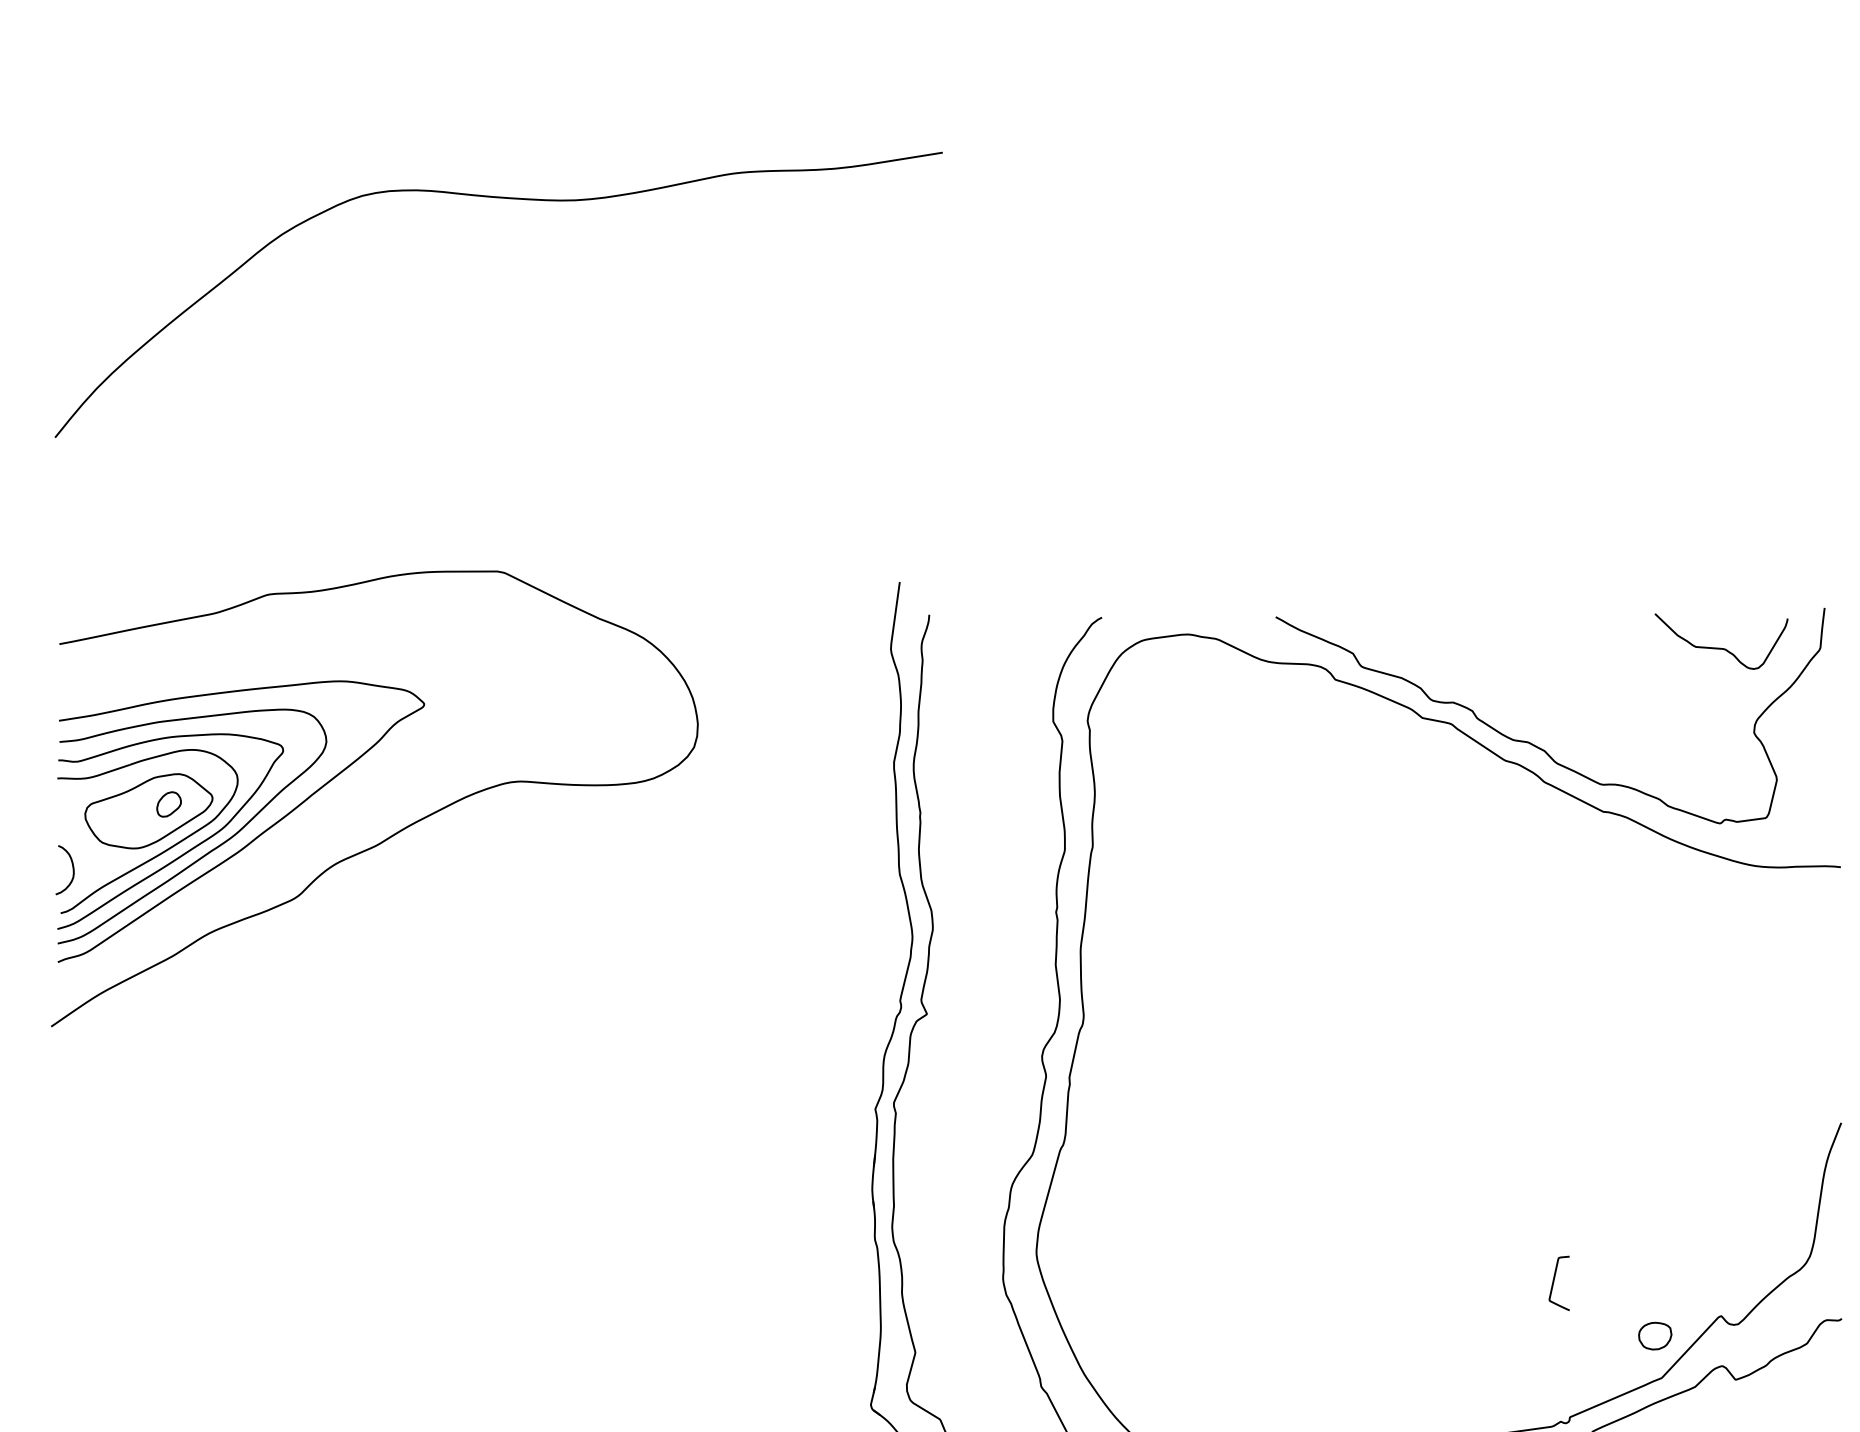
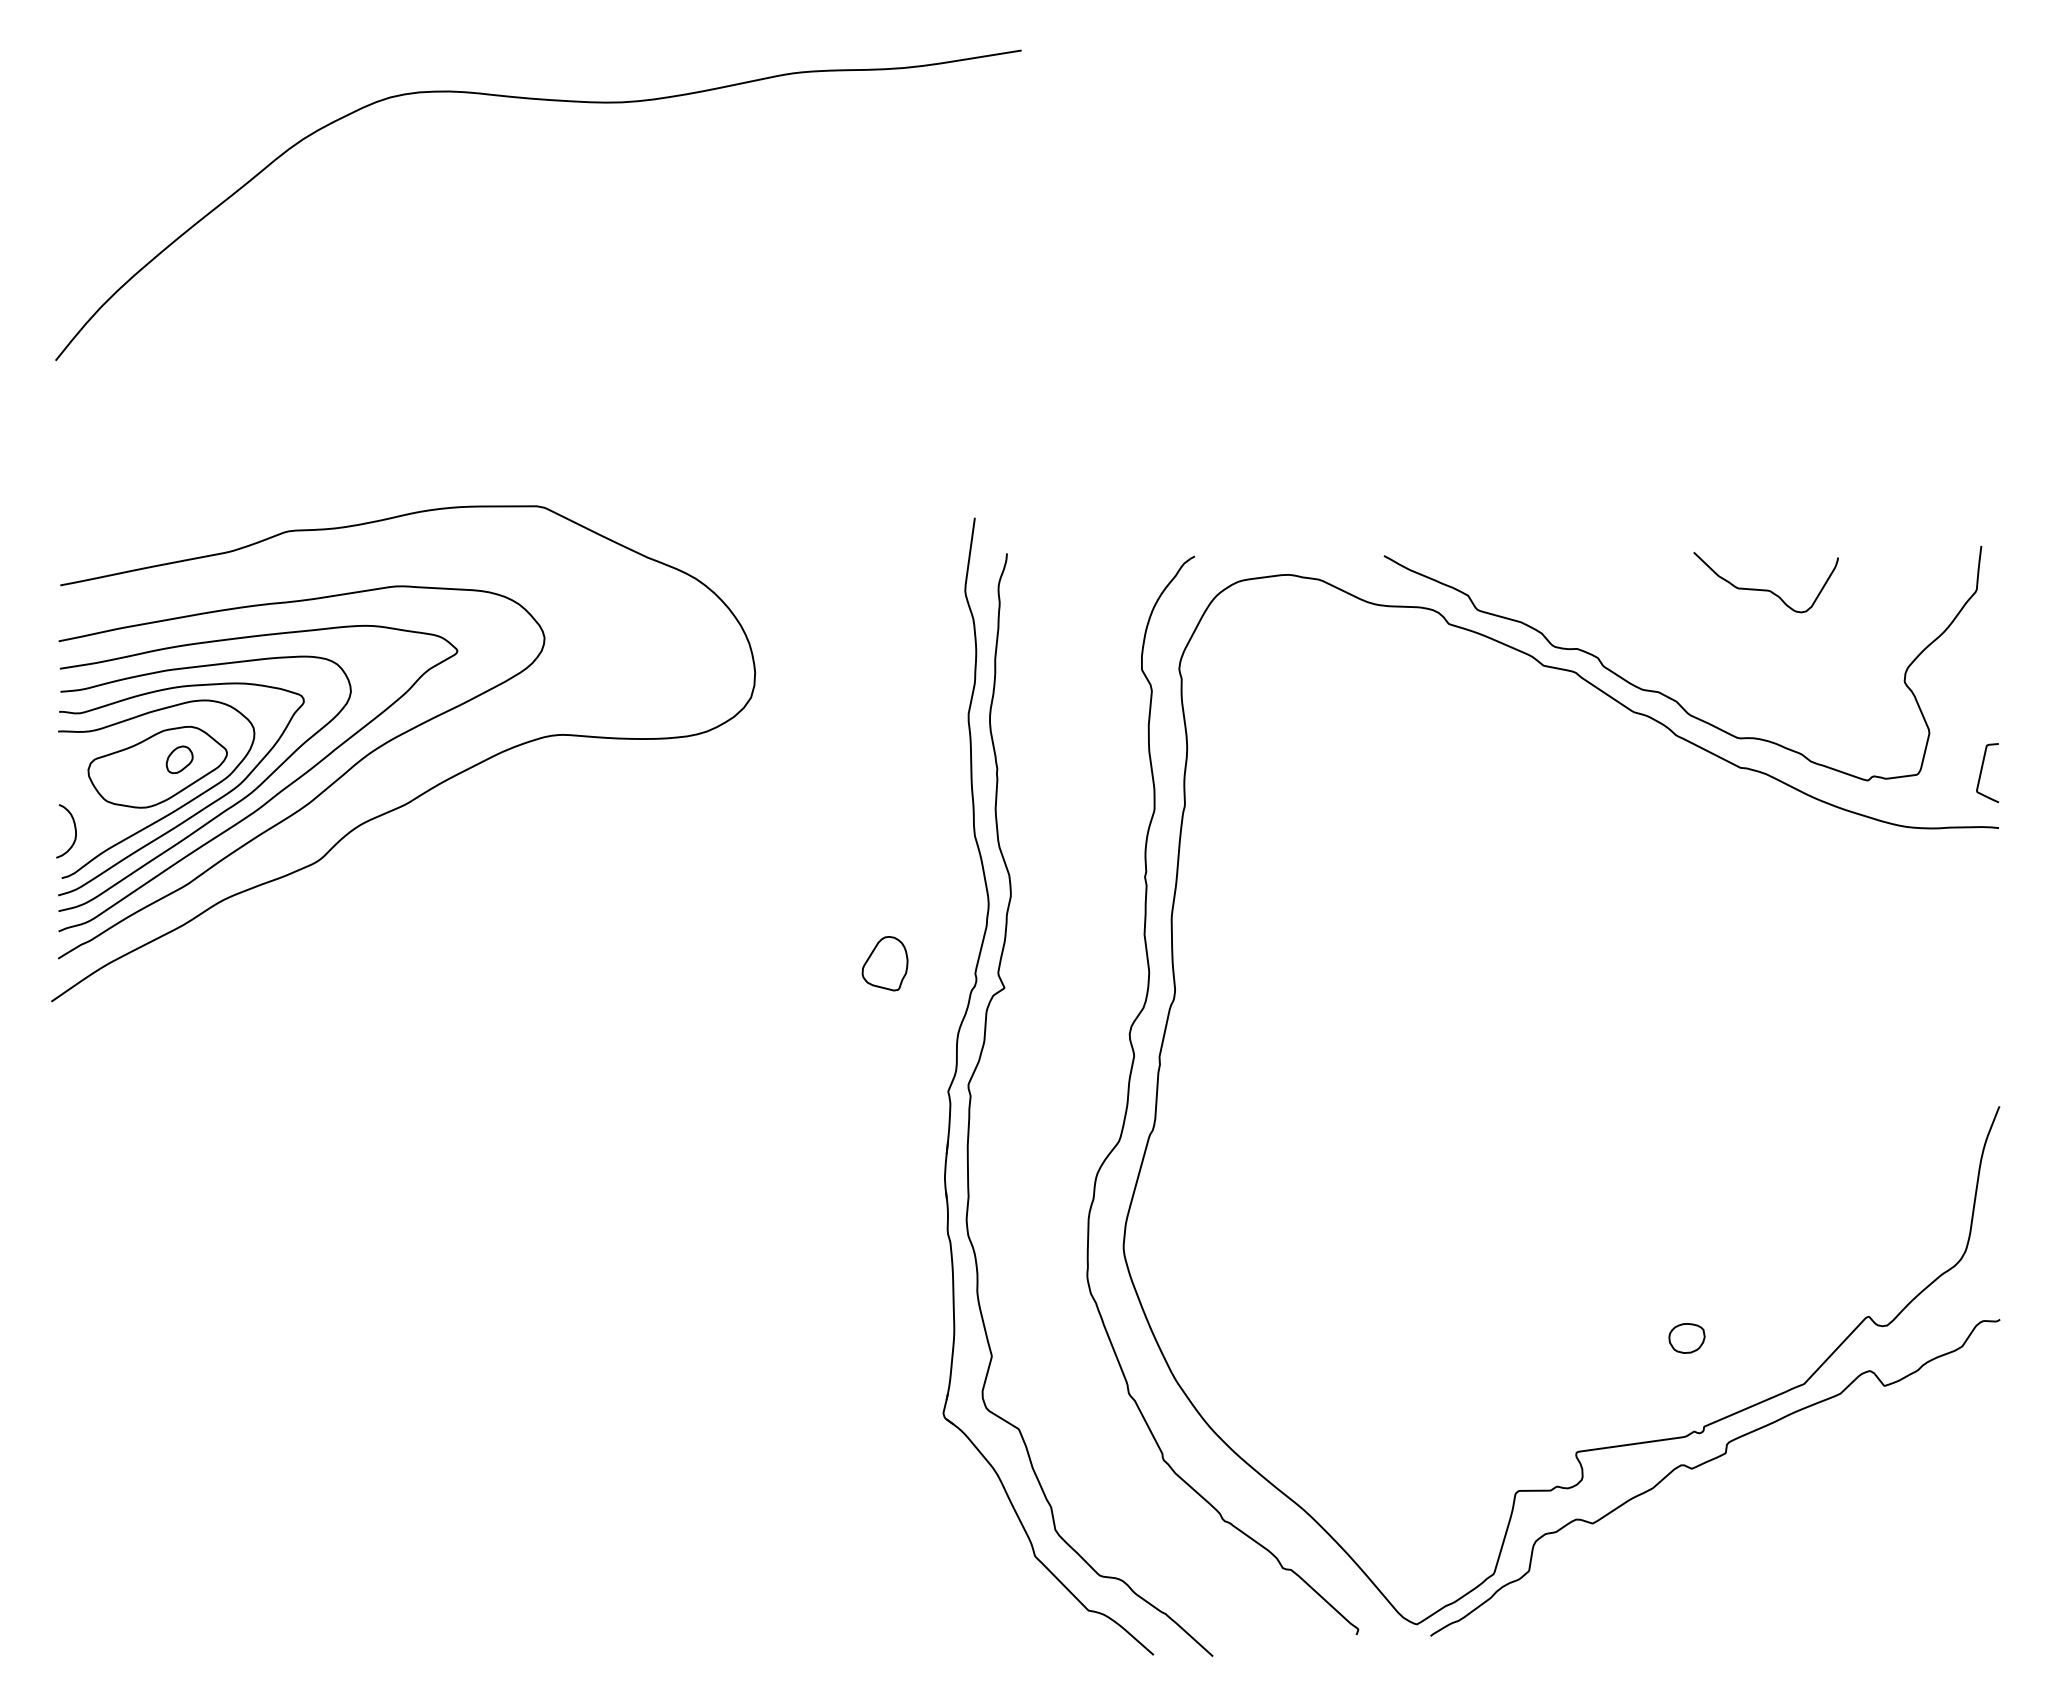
curve: (1720, 647) -> (1765, 589), moved
curve: (299, 833) -> (321, 791), added
part: (816, 991) -> (884, 963), added
curve: (1554, 1281) -> (1982, 770), moved
part: (1654, 1336) -> (1686, 1338), moved

